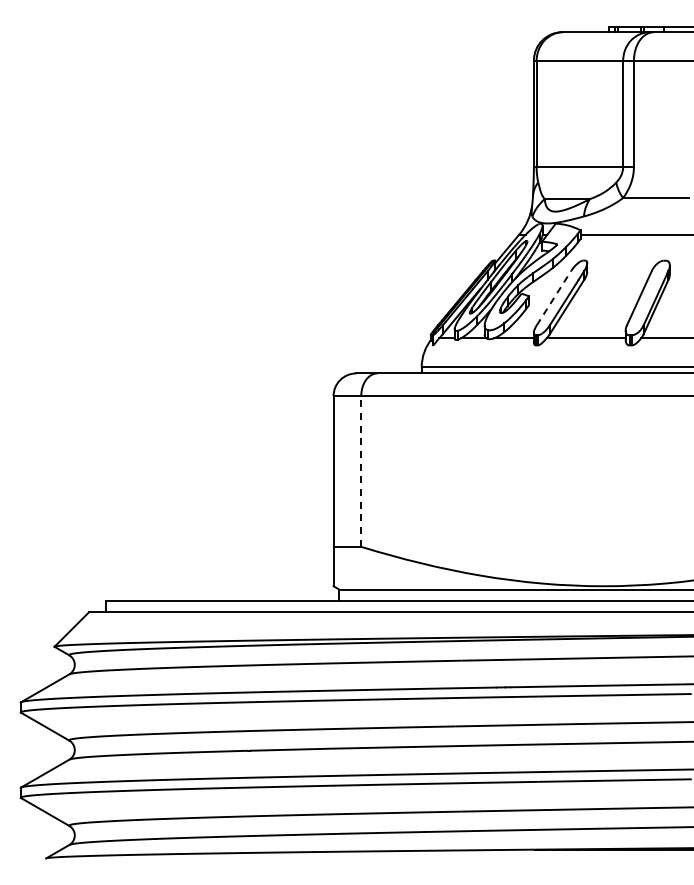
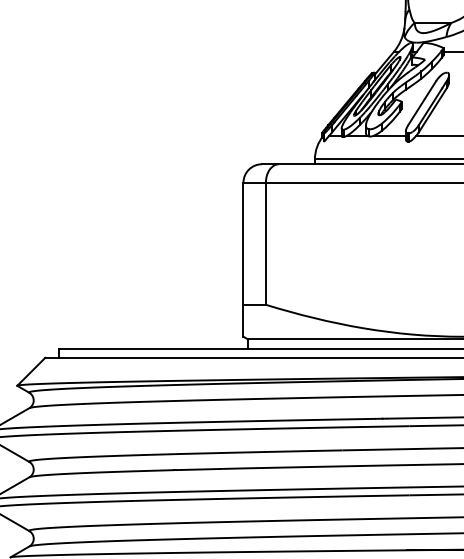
line: (554, 297) -> (422, 102), dashed -> solid
line: (361, 471) -> (266, 243), dashed -> solid

